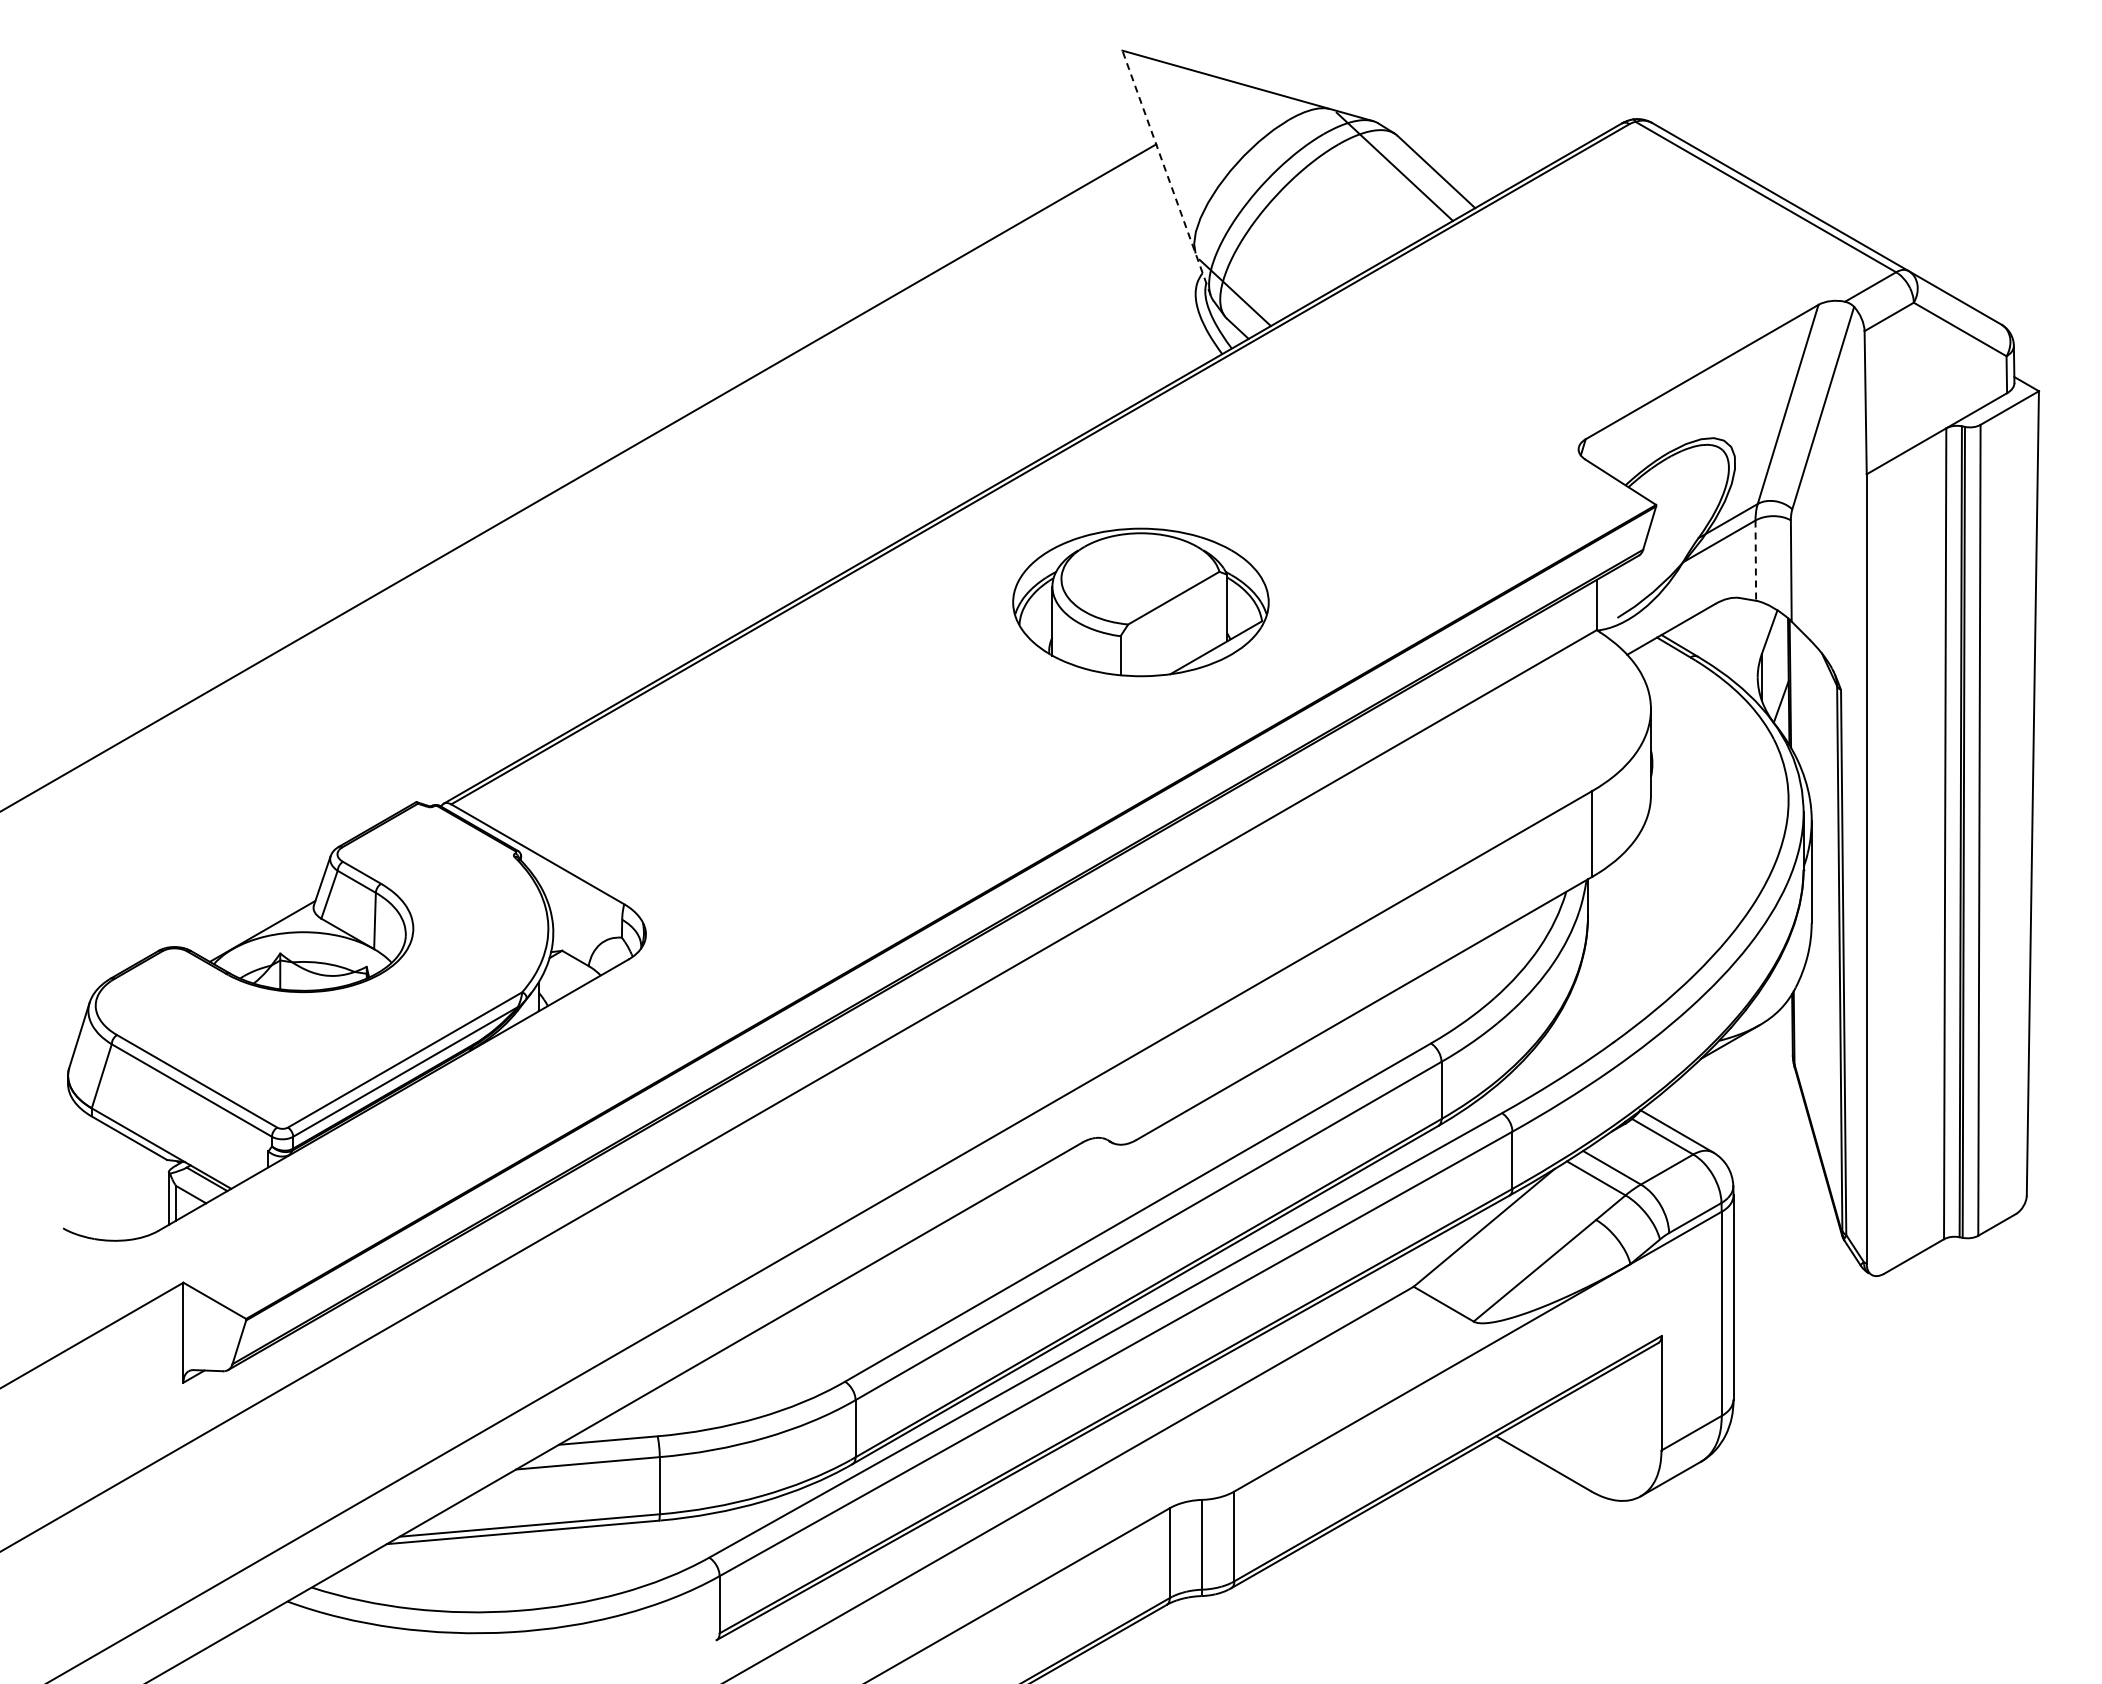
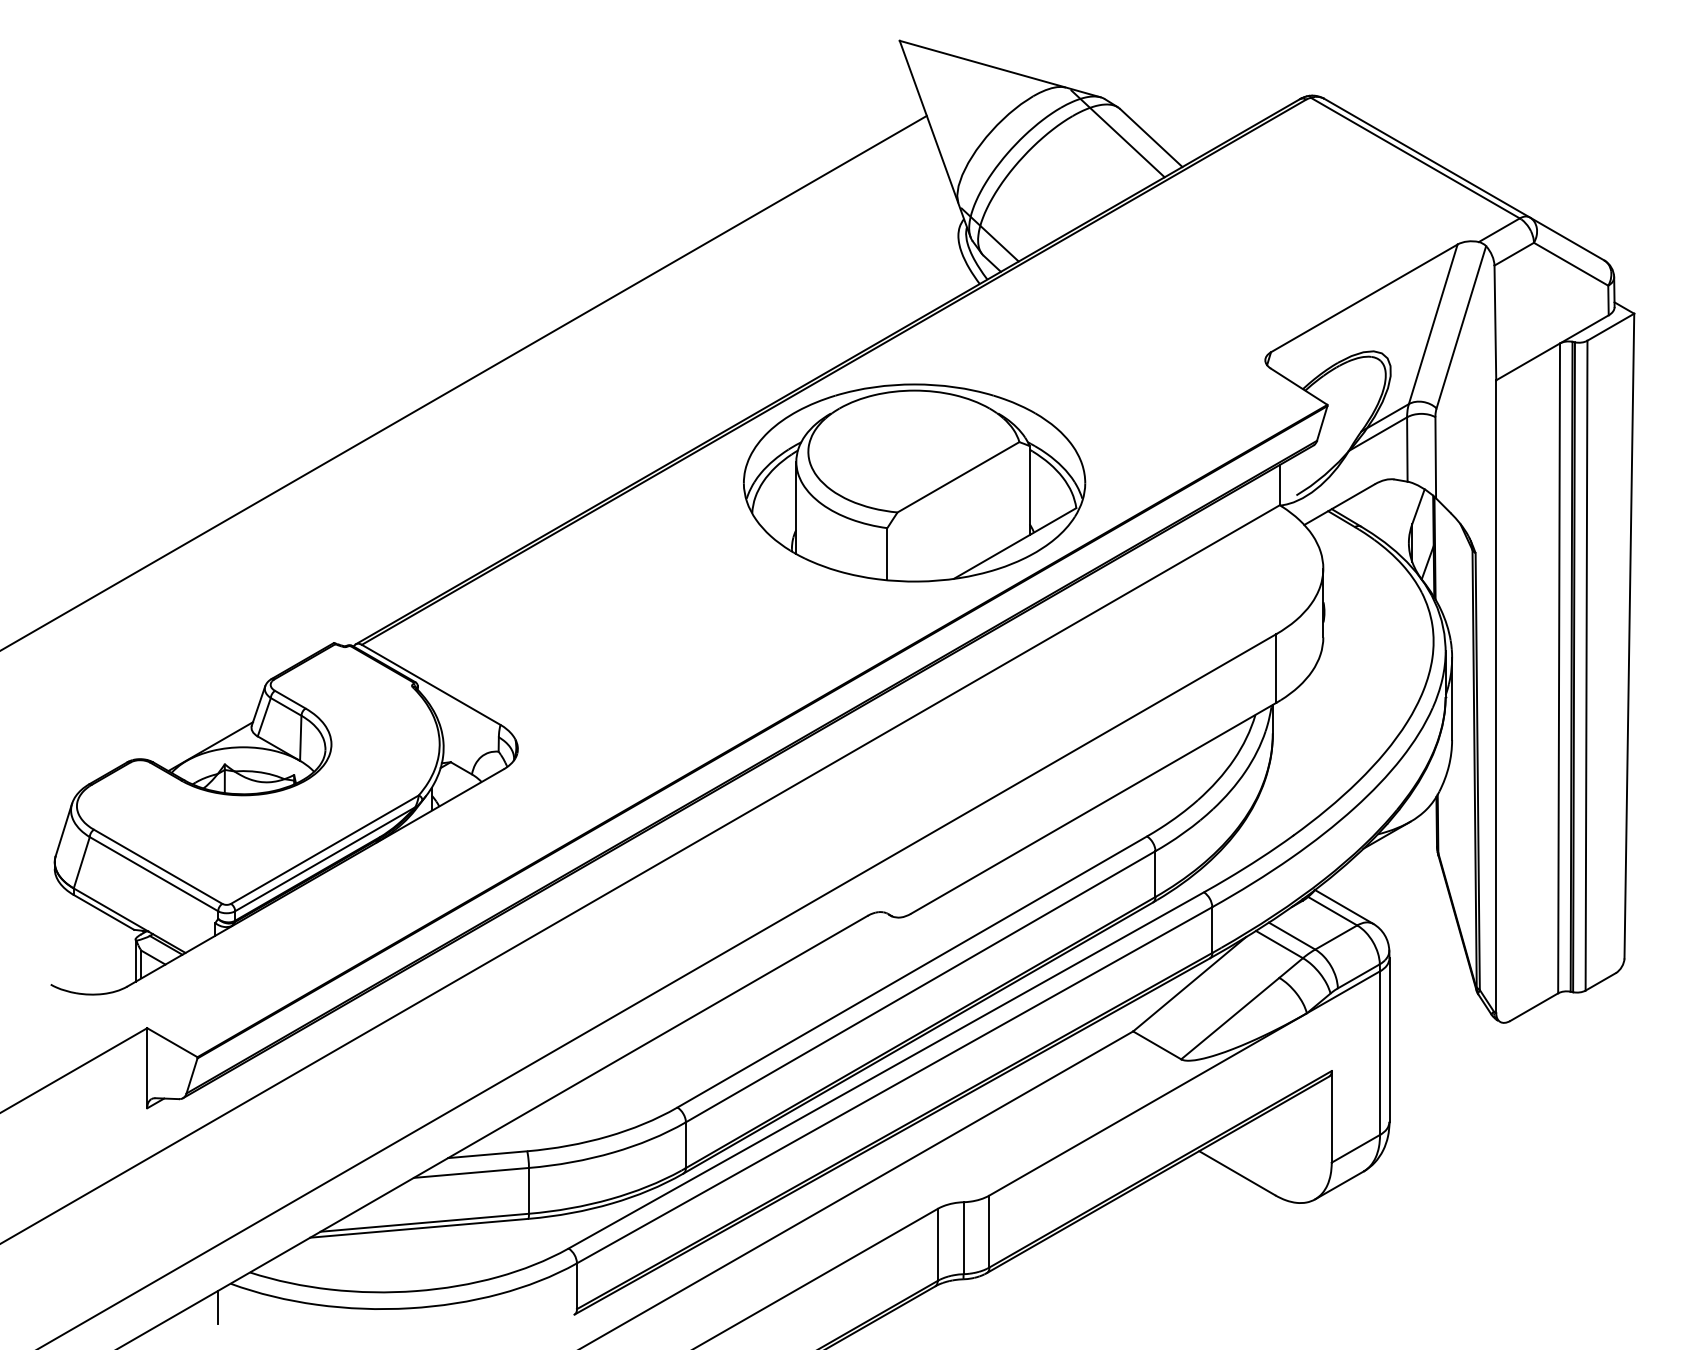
line: (1166, 172) -> (935, 138), dashed -> solid
line: (1755, 561) -> (1407, 450), dashed -> solid
part: (1140, 602) -> (914, 483), size x1.67
line: (271, 1631) -> (217, 1307), added

